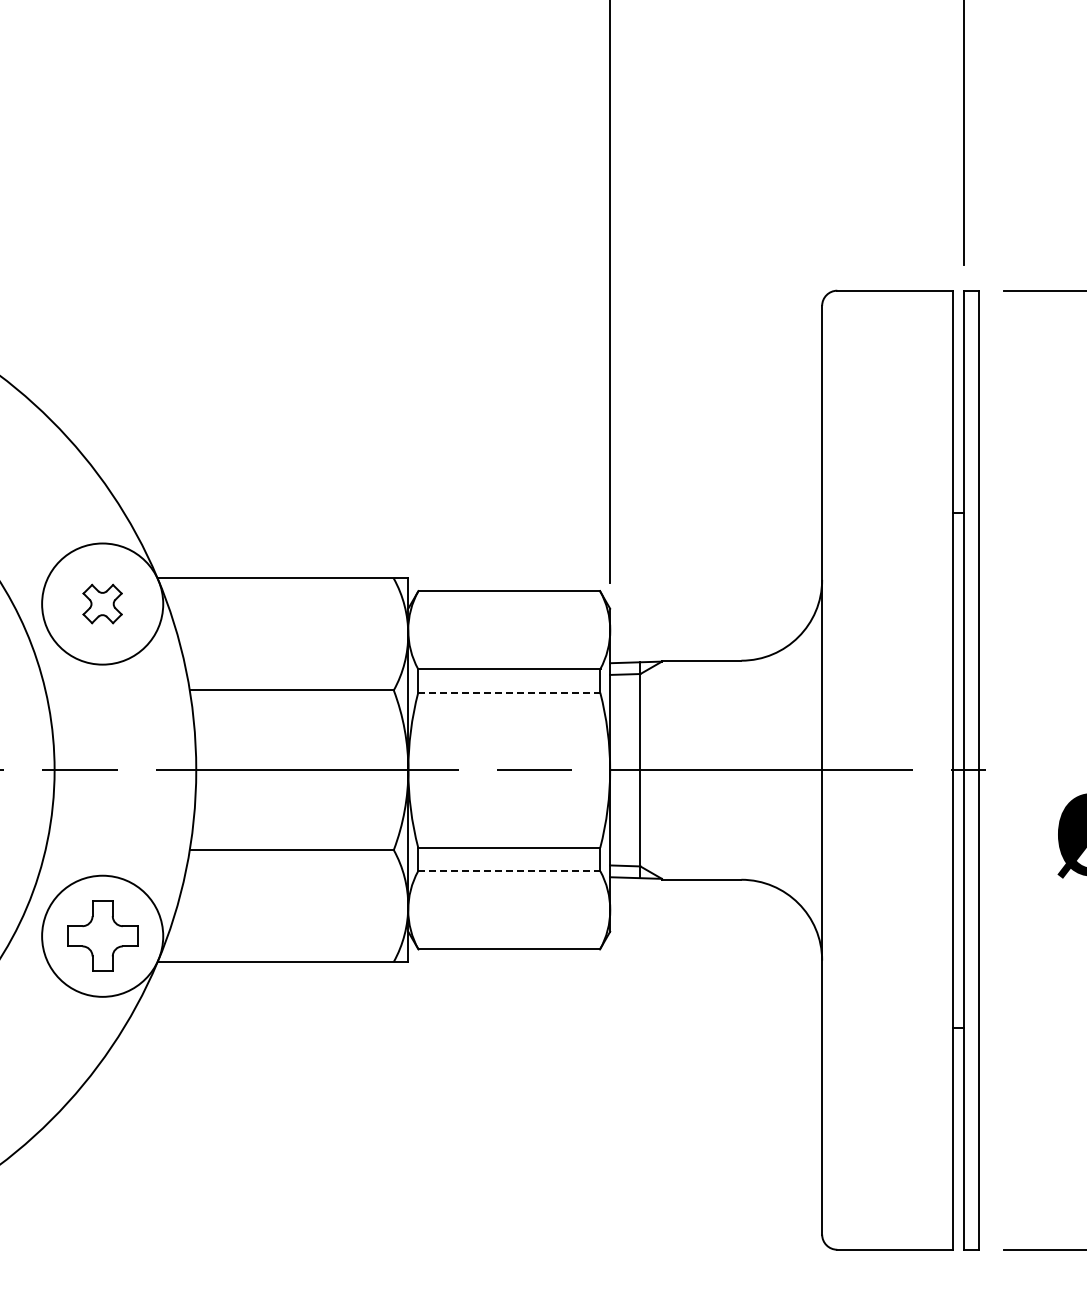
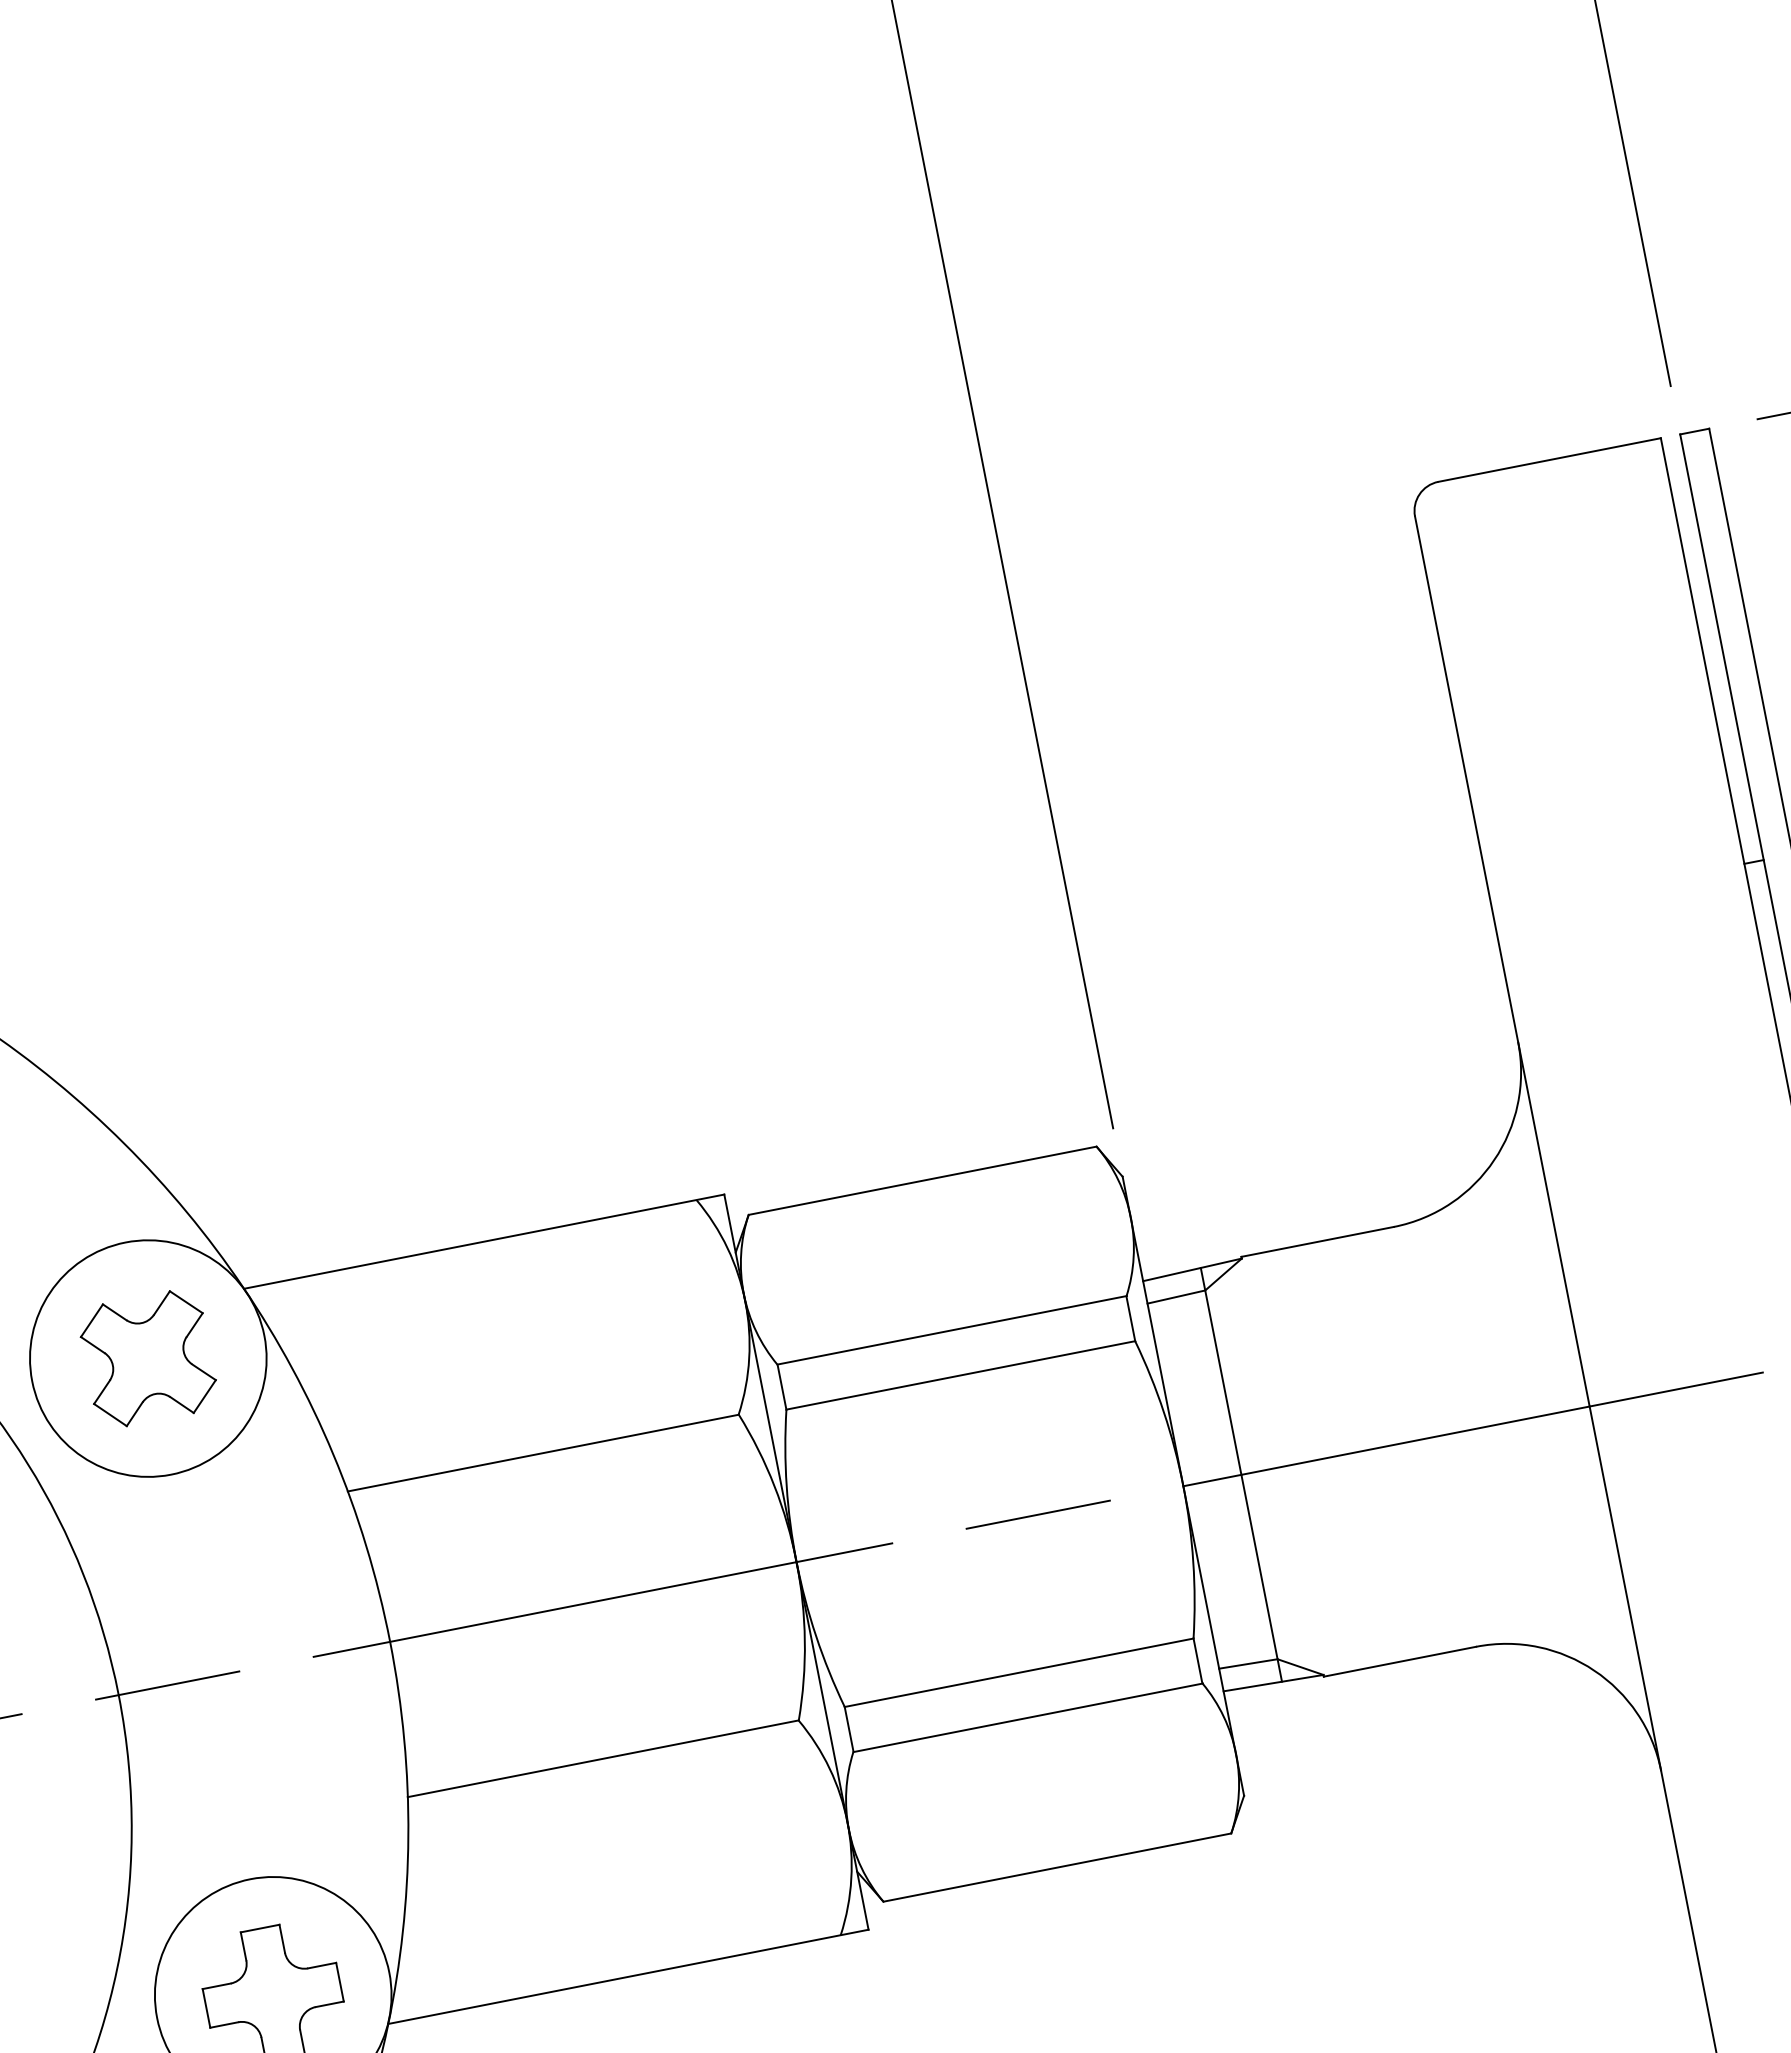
part: (102, 603) -> (147, 1357), size x1.67
line: (509, 692) -> (961, 1375), dashed -> solid
line: (509, 871) -> (1028, 1718), dashed -> solid

